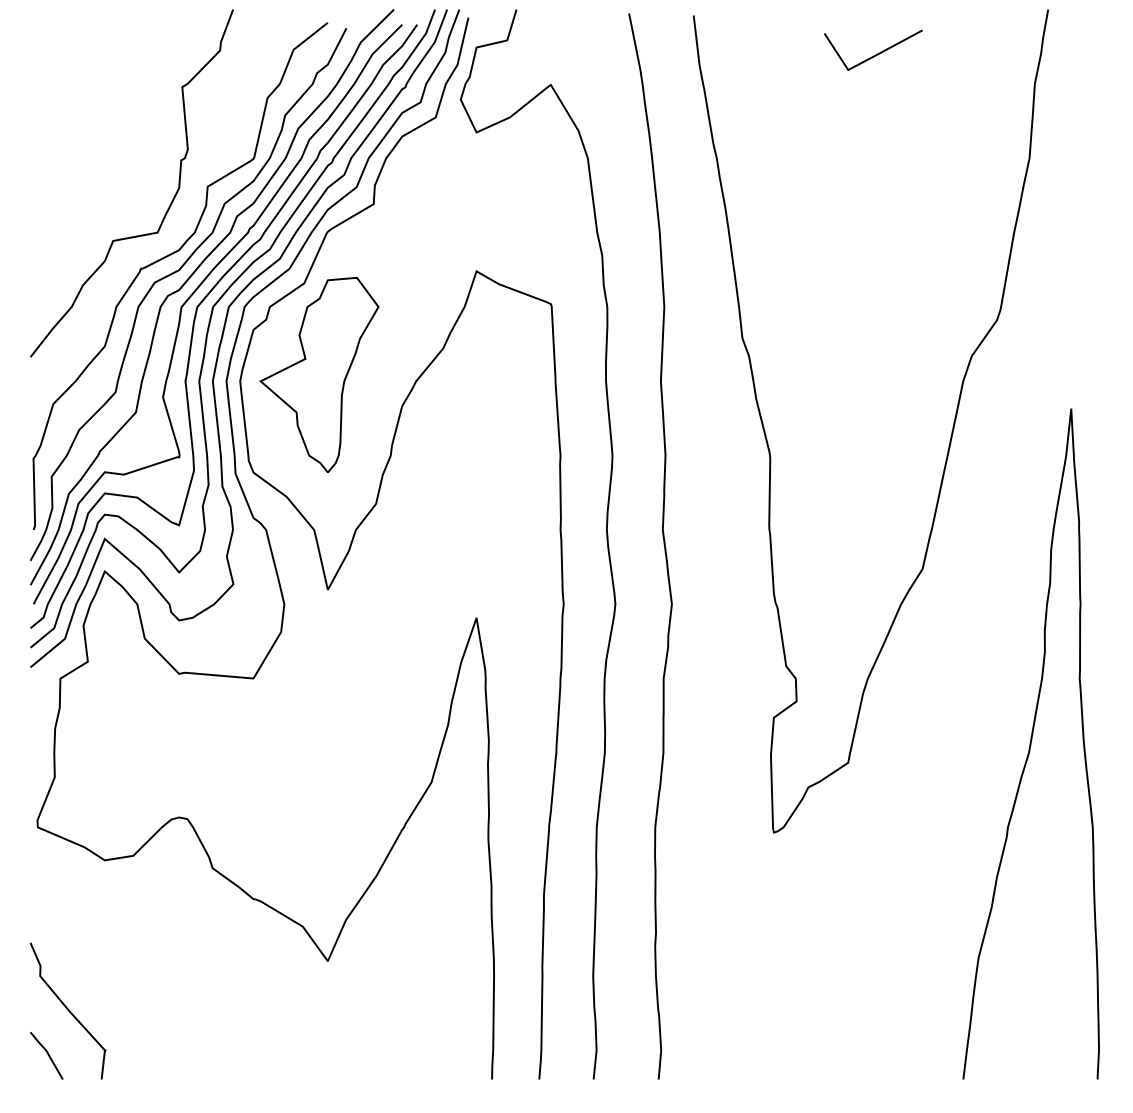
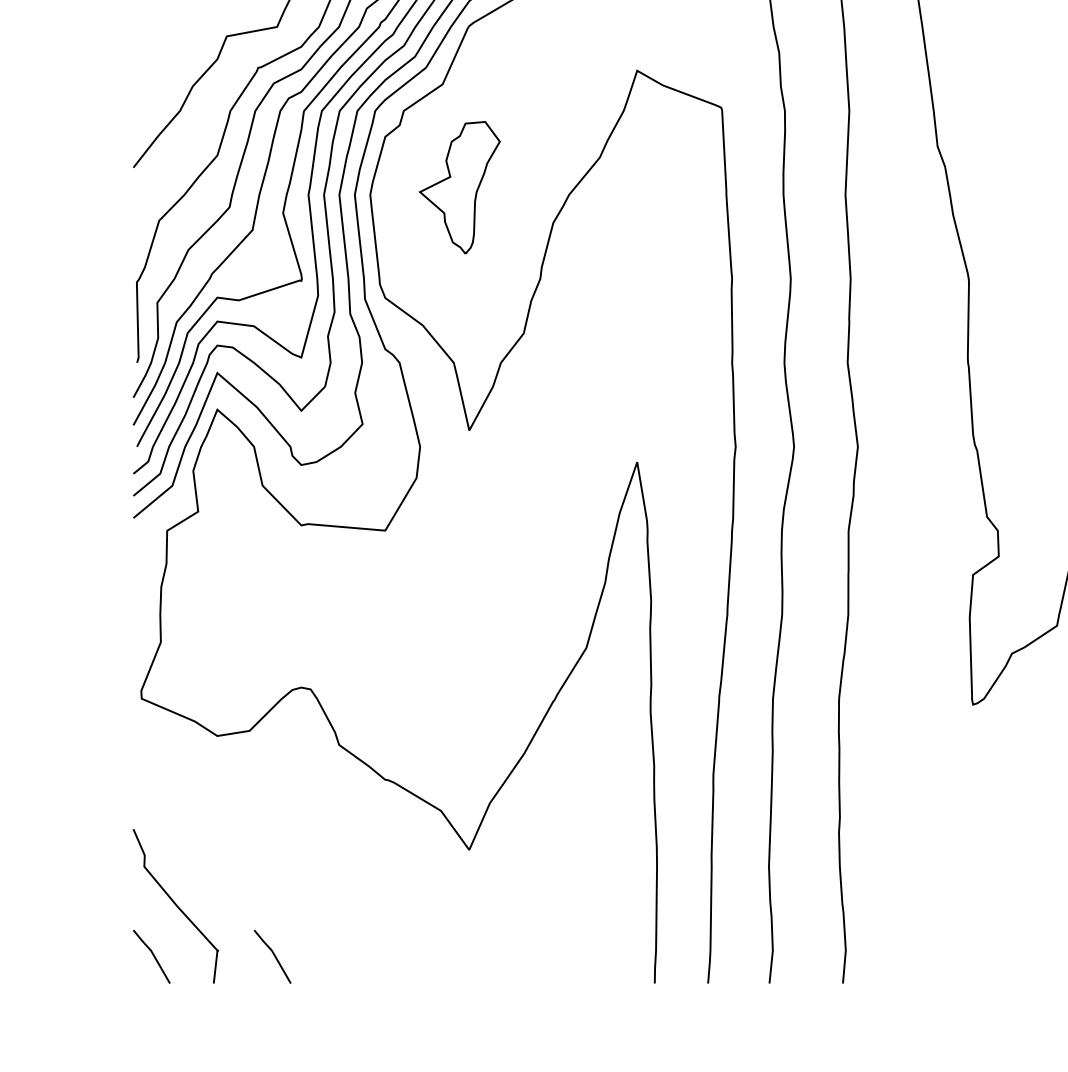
part: (319, 374) -> (459, 187), size x0.6
line: (154, 1054) -> (273, 955), added

